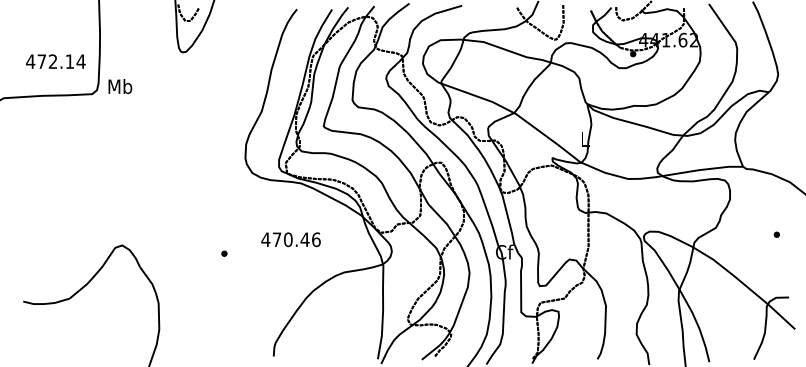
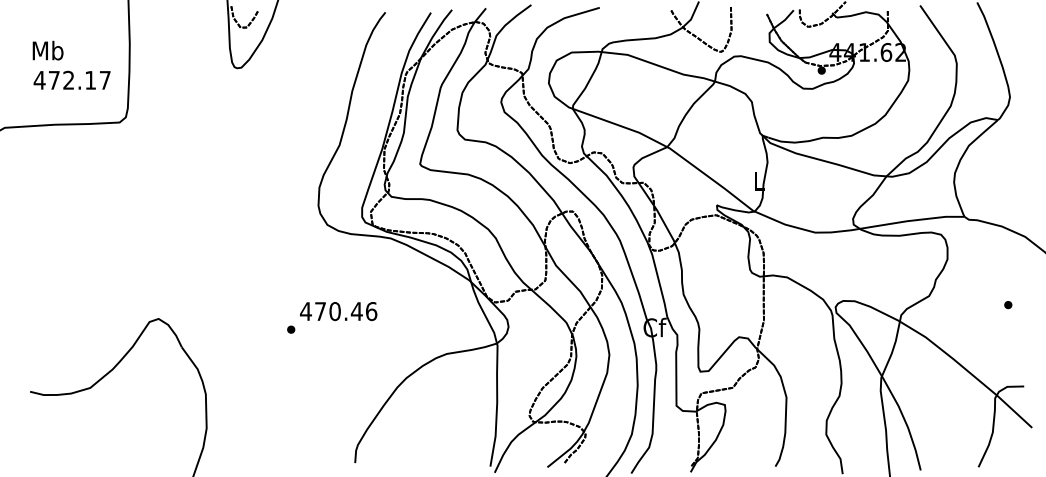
text: (81, 61) -> (105, 80), 472.14 -> 472.17
text: (119, 86) -> (47, 50), moved
text: (290, 239) -> (338, 311), moved

